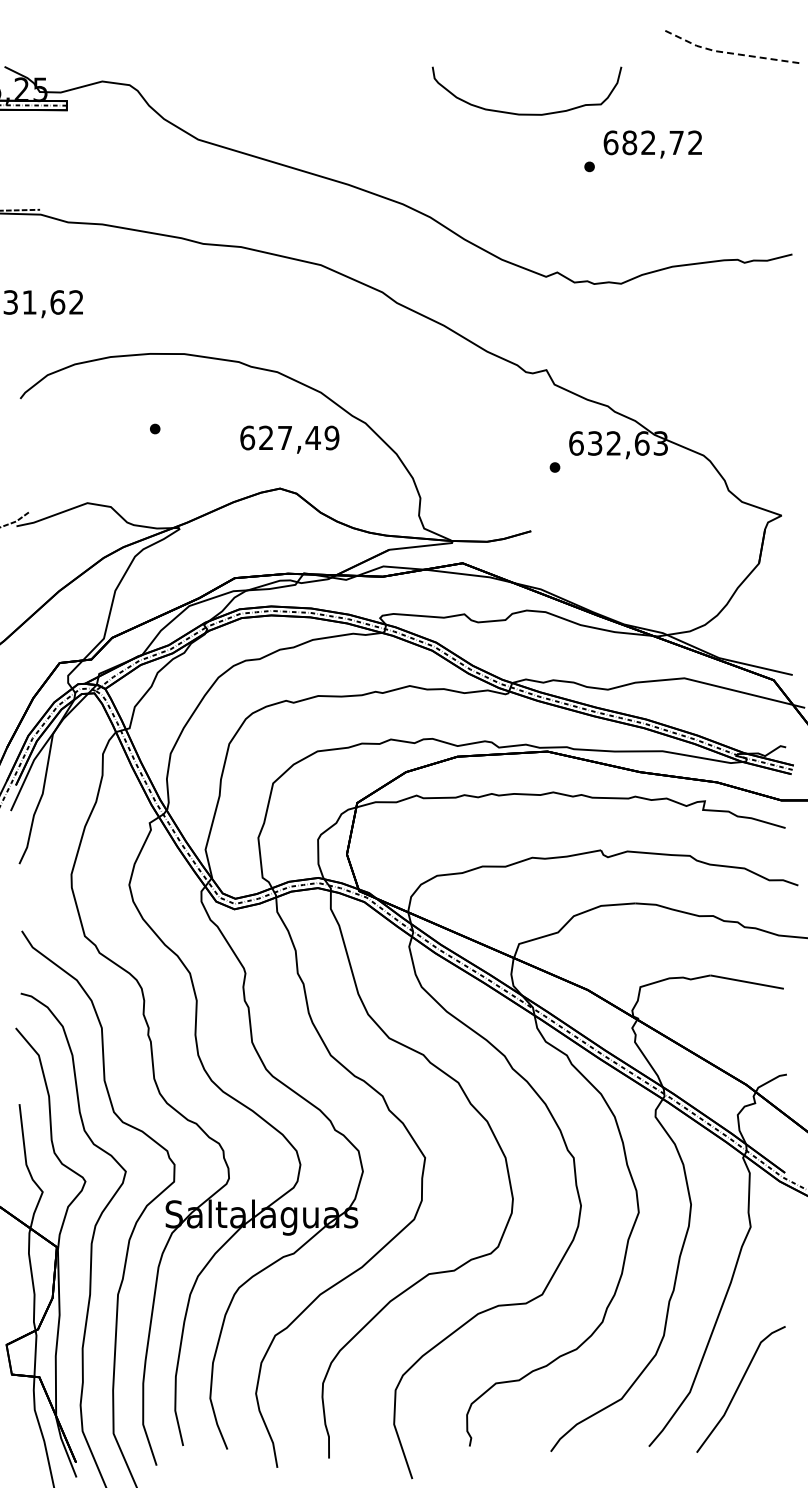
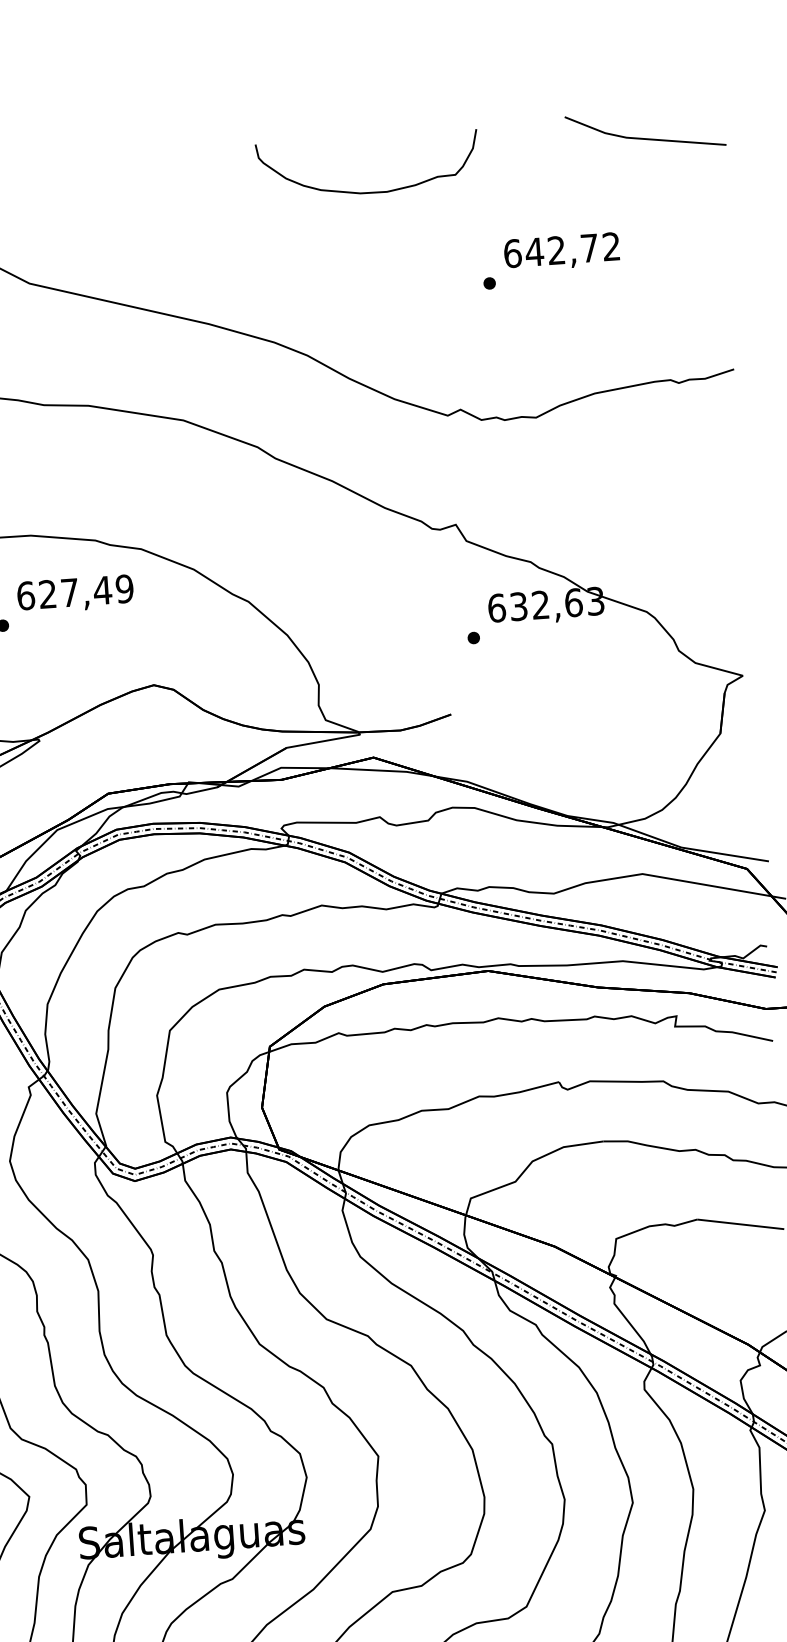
line: (727, 52) -> (641, 138), dashed -> solid
curve: (526, 113) -> (369, 191), moved
text: (629, 142) -> (534, 251), 682,72 -> 642,72
text: (289, 439) -> (75, 594), moved

